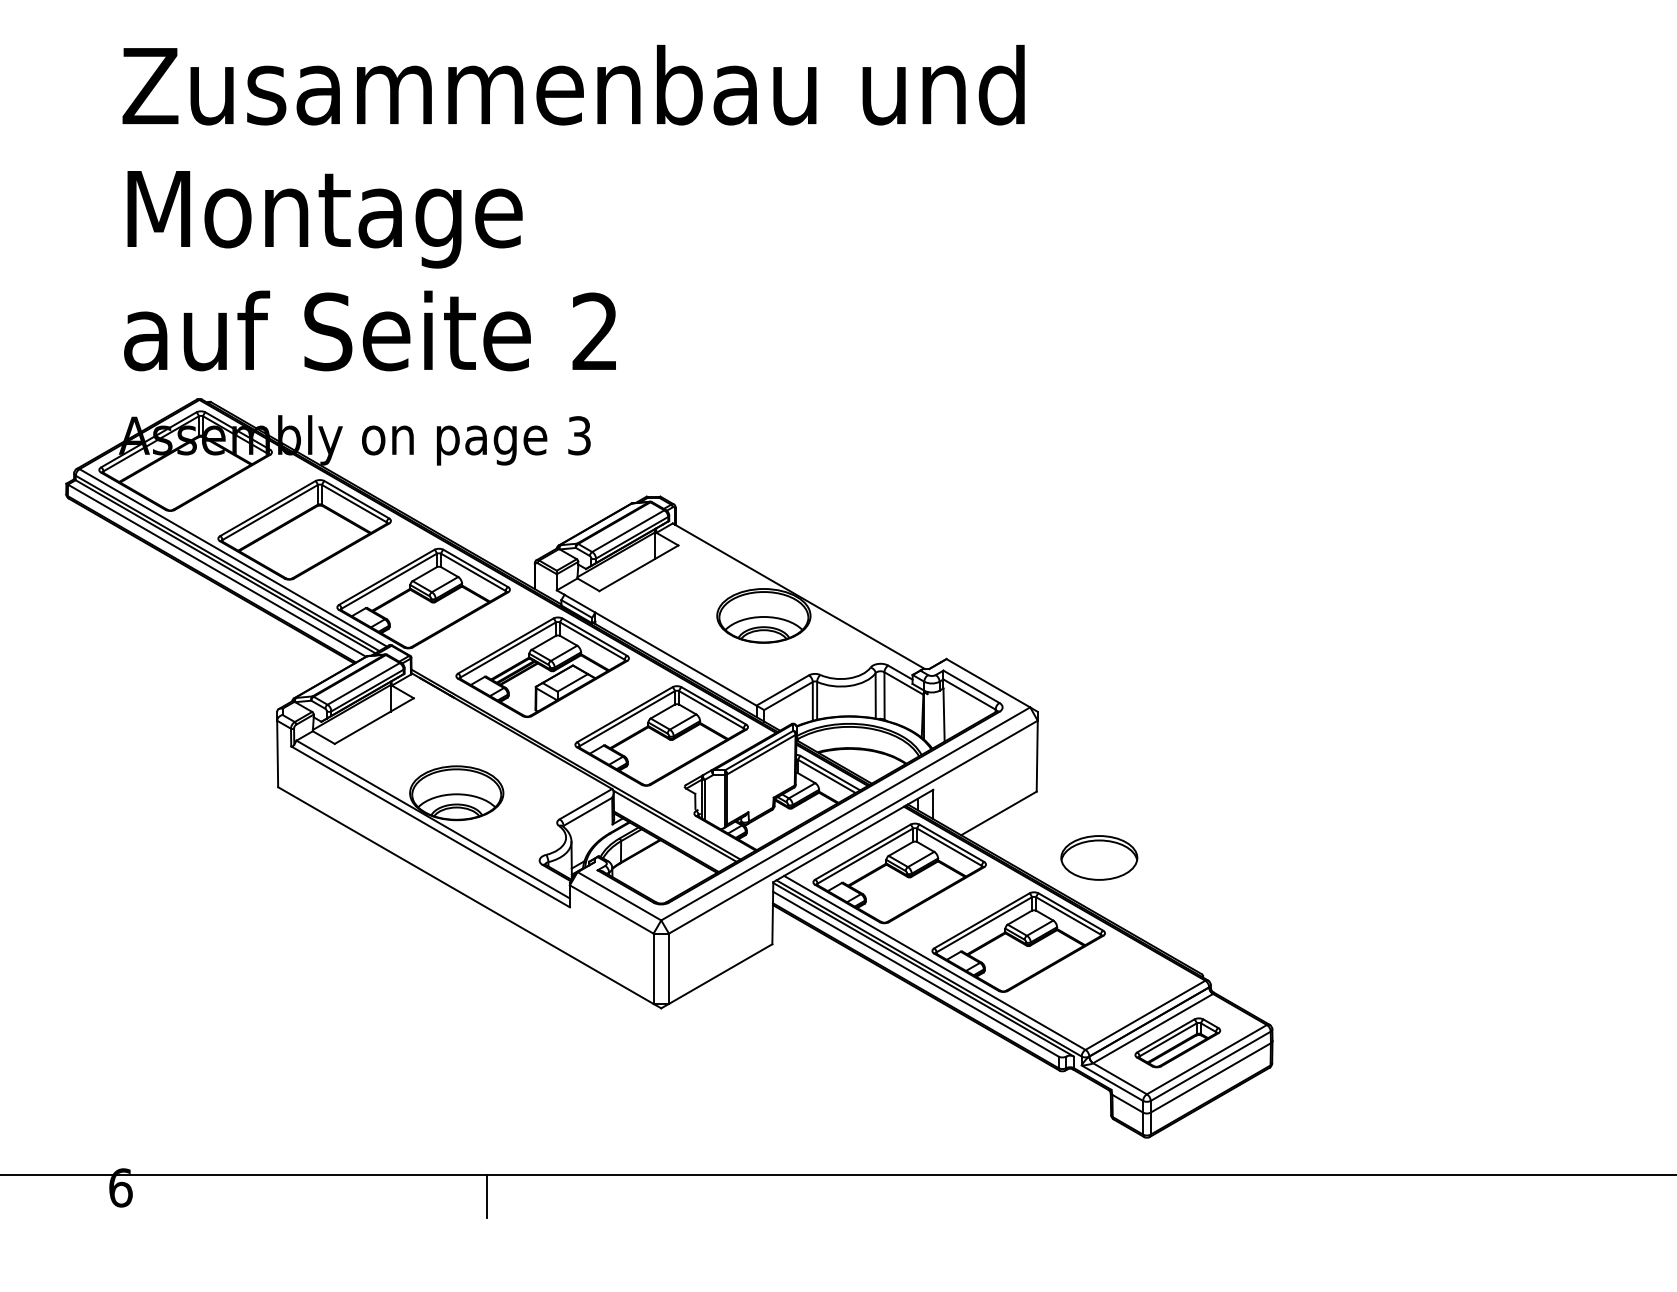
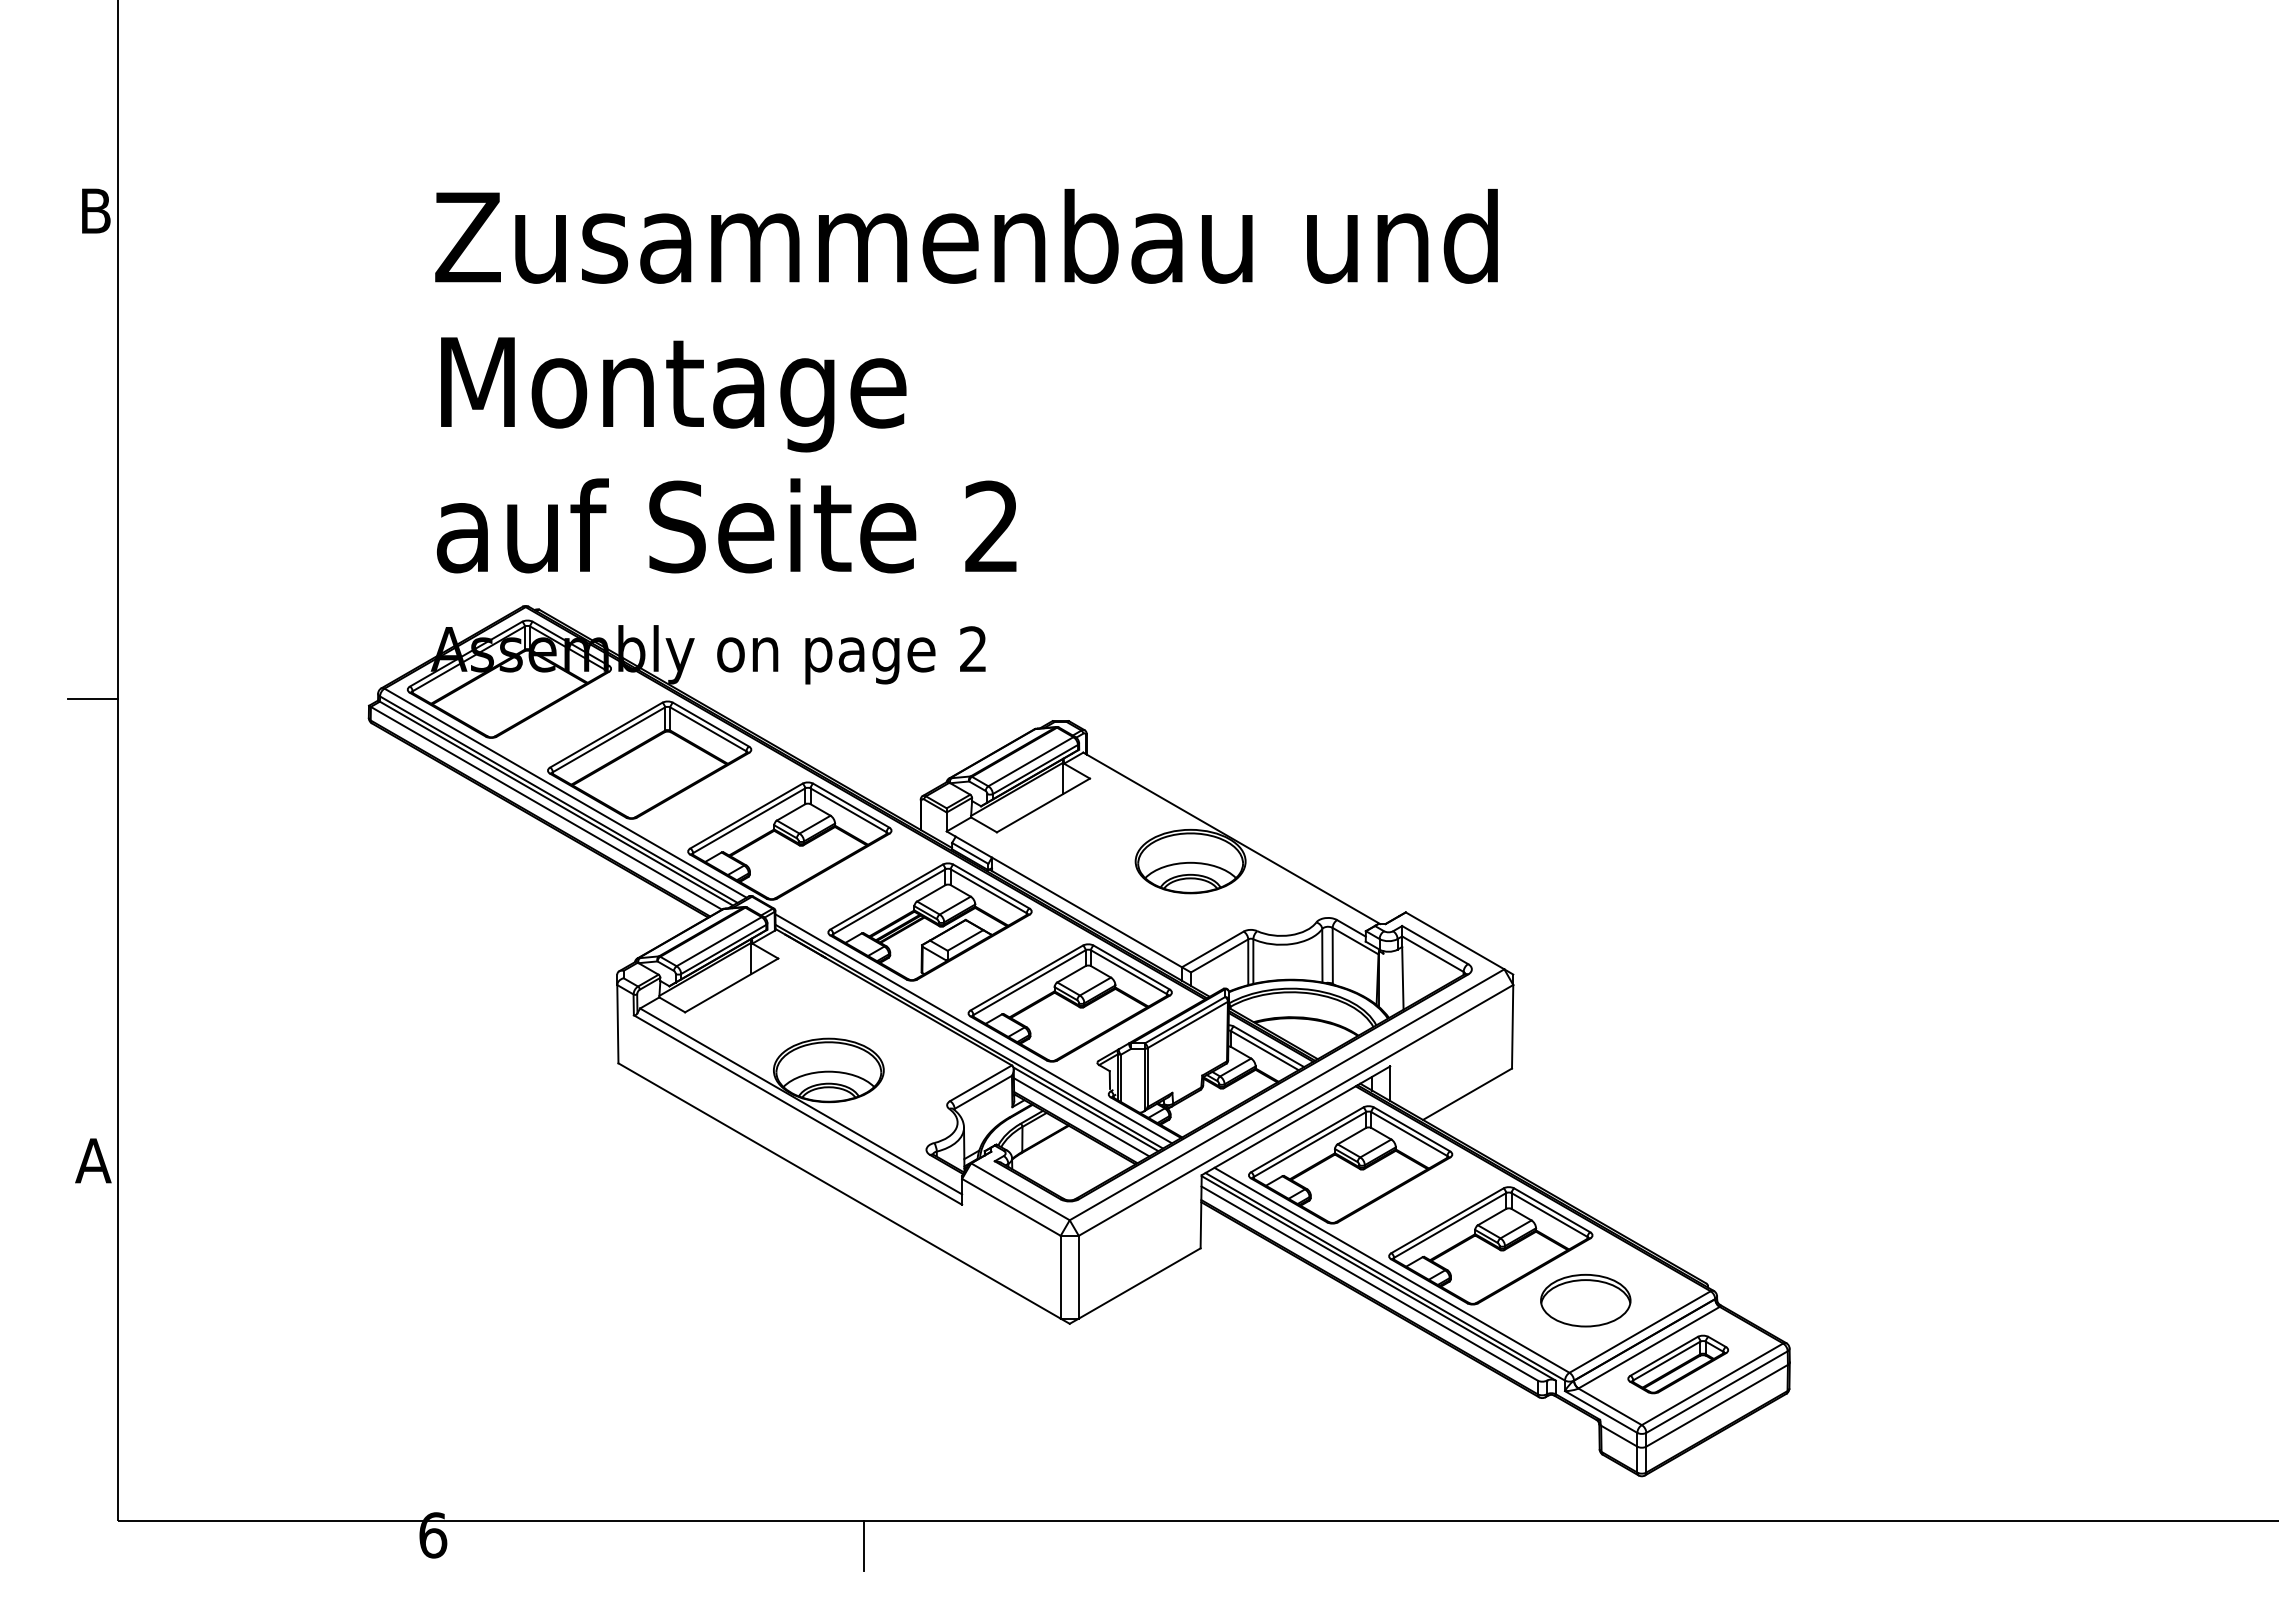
text: (579, 435) -> (973, 649), 3 -> 2
line: (579, 757) -> (973, 1028), added
line: (671, 833) -> (1081, 1117), added
part: (1099, 857) -> (1585, 1300), moved

